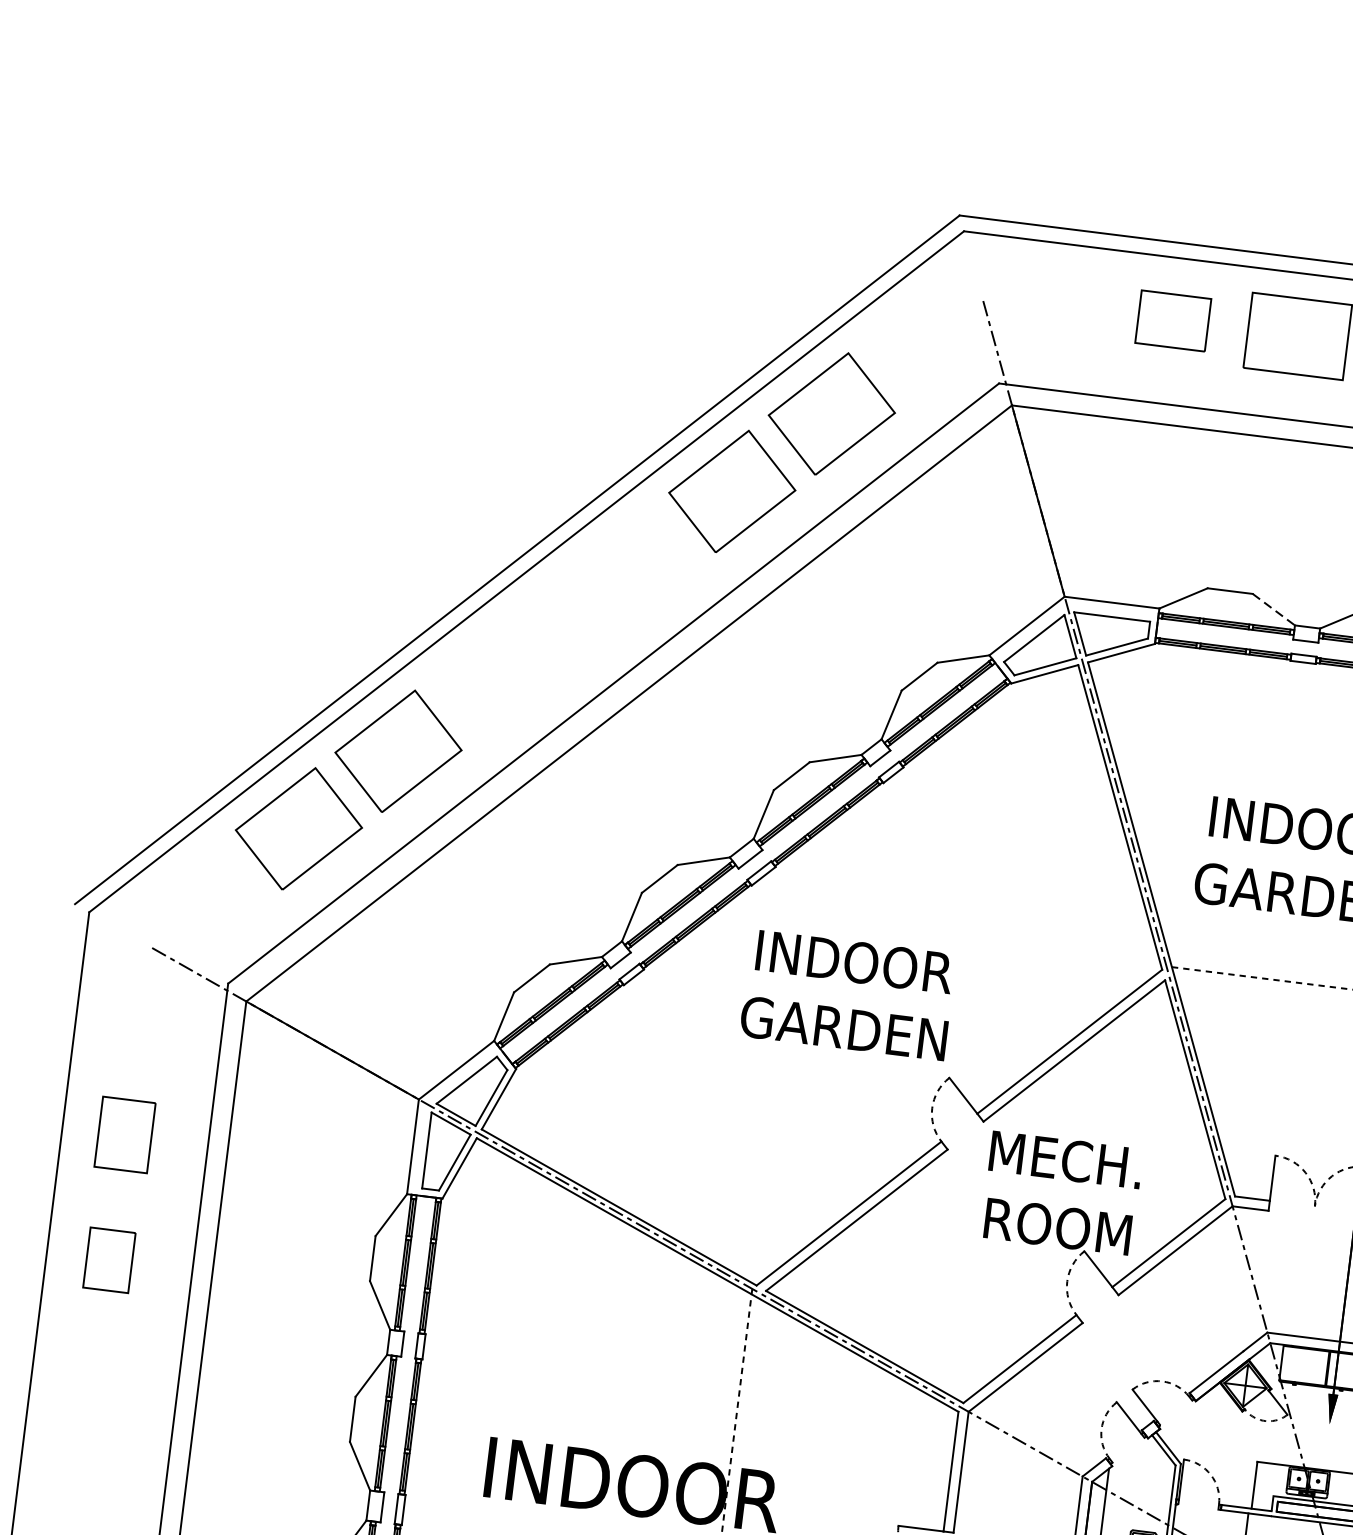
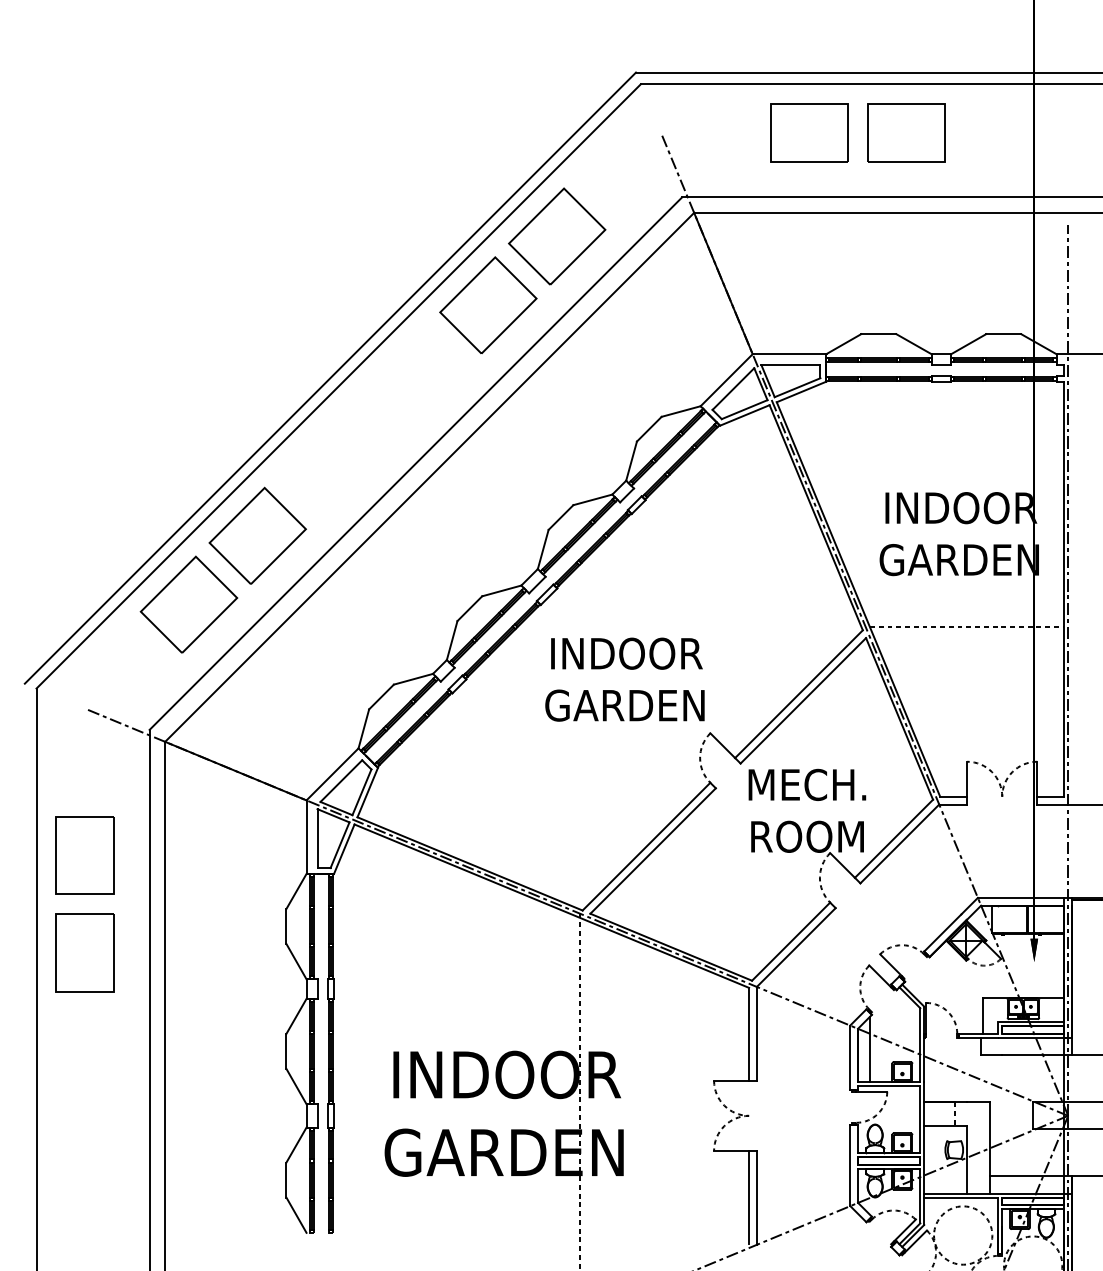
part: (1173, 320) -> (809, 132), size x1.43
line: (1274, 610) -> (914, 344), dashed -> solid
part: (124, 1134) -> (84, 855), size x1.43
part: (108, 1259) -> (84, 952), size x1.67

